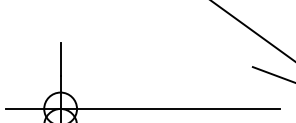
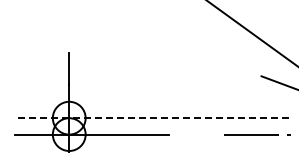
line: (142, 109) -> (151, 118), solid -> dashed

